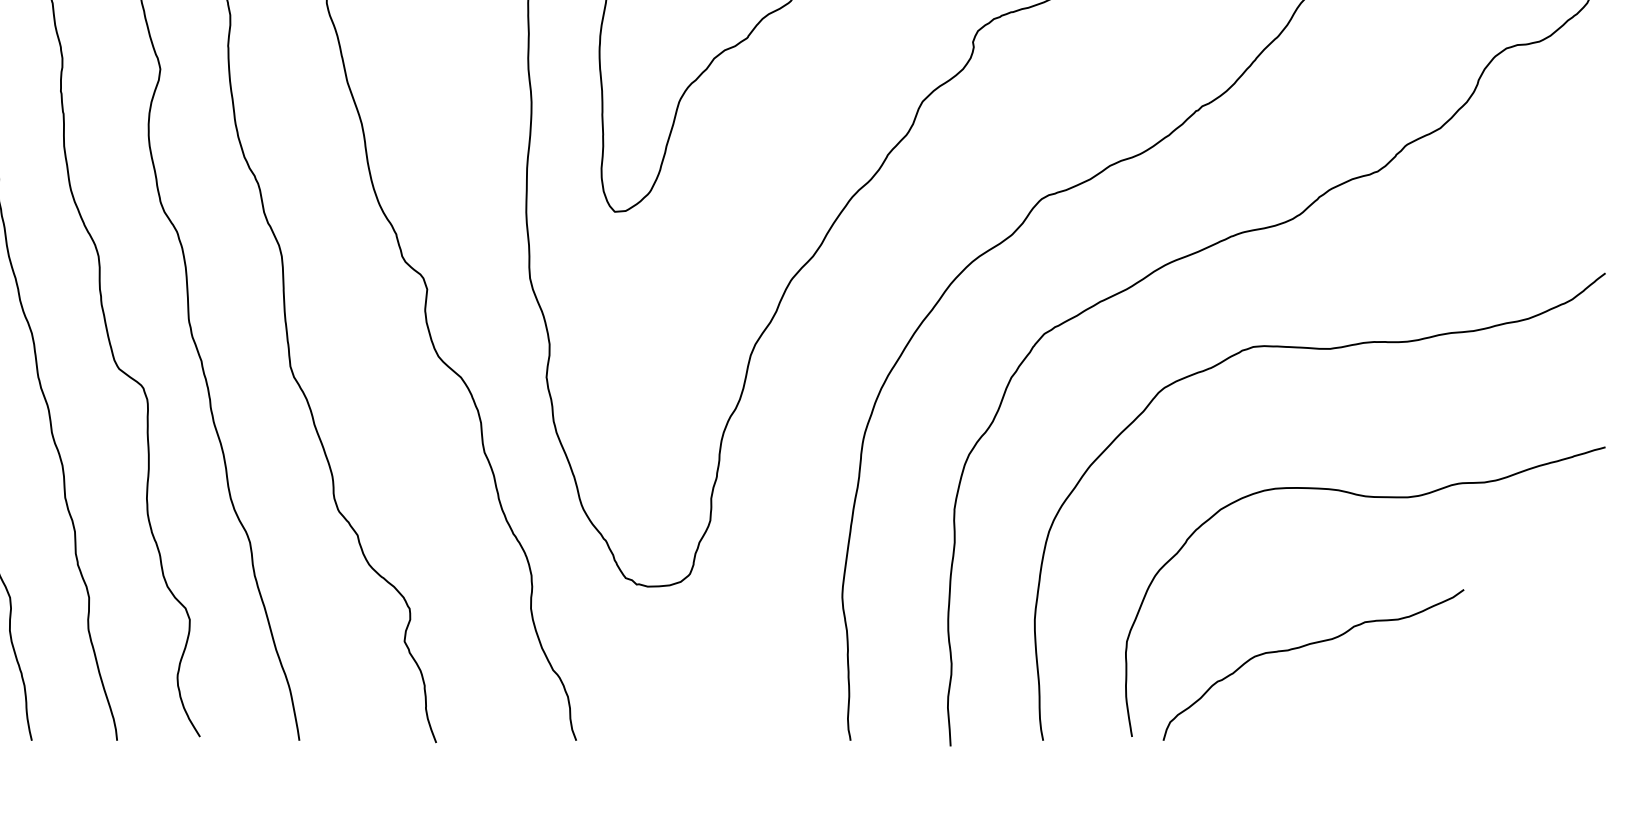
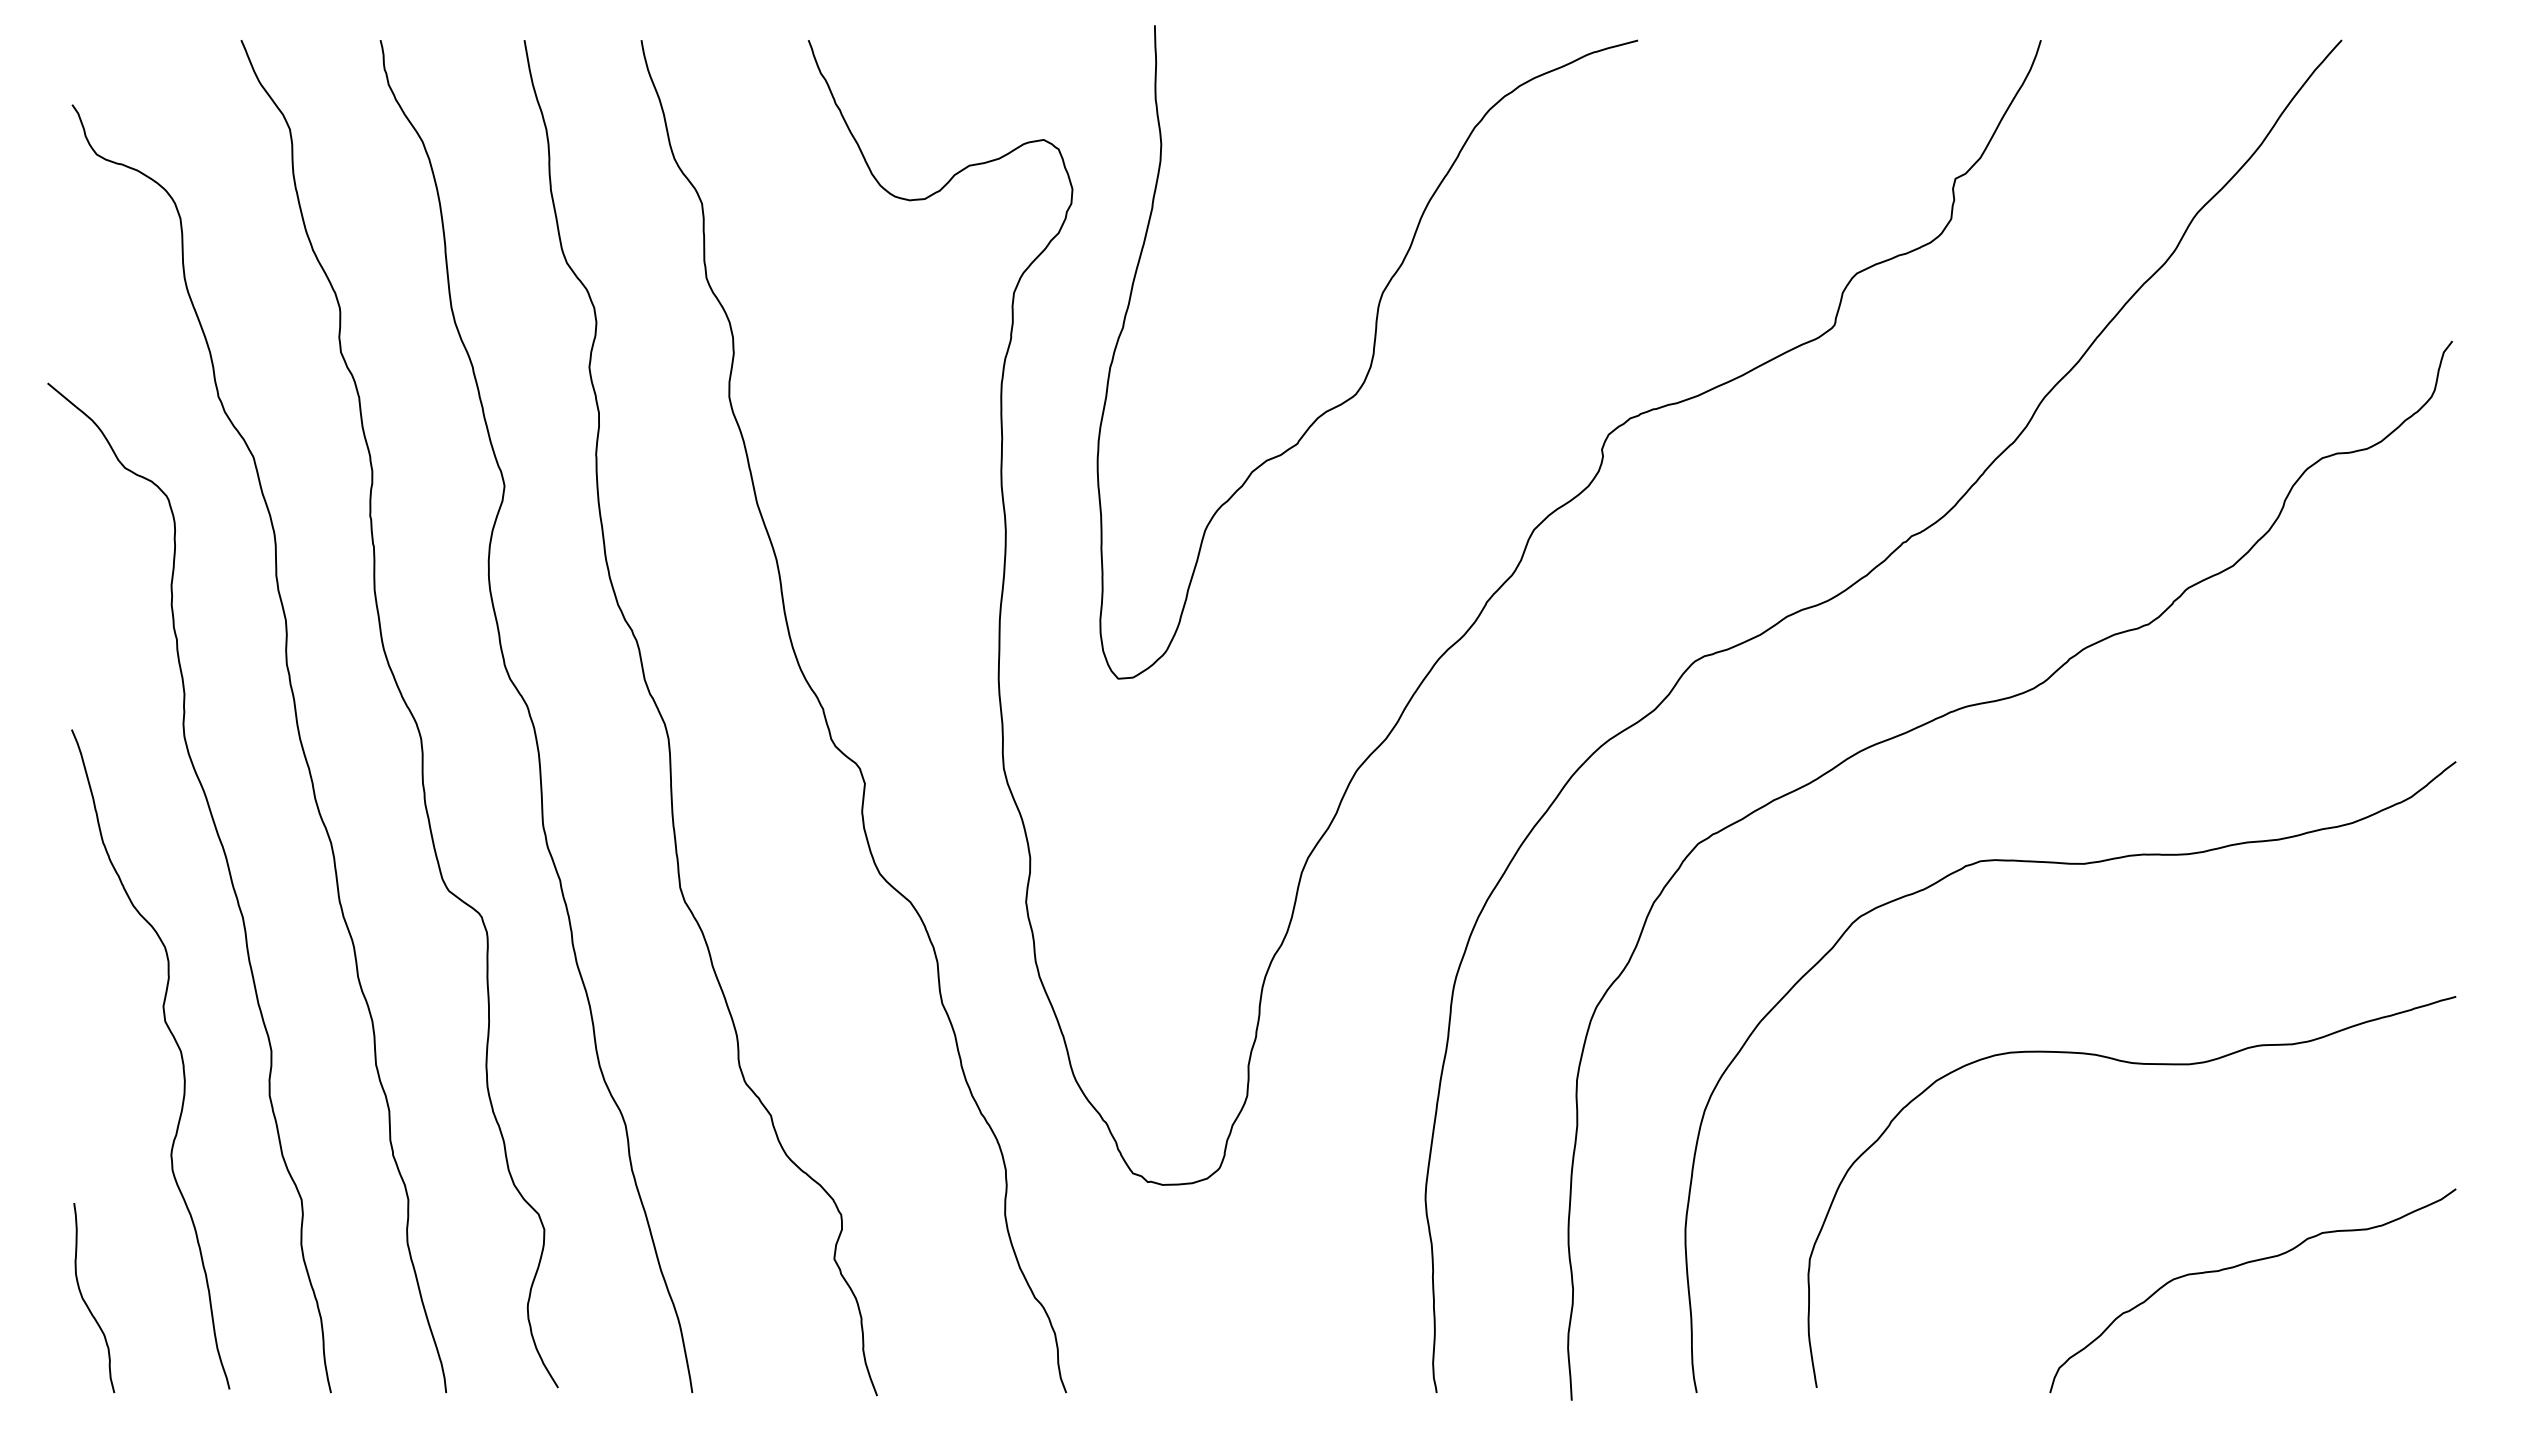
curve: (1308, 645) -> (2245, 1264), moved

